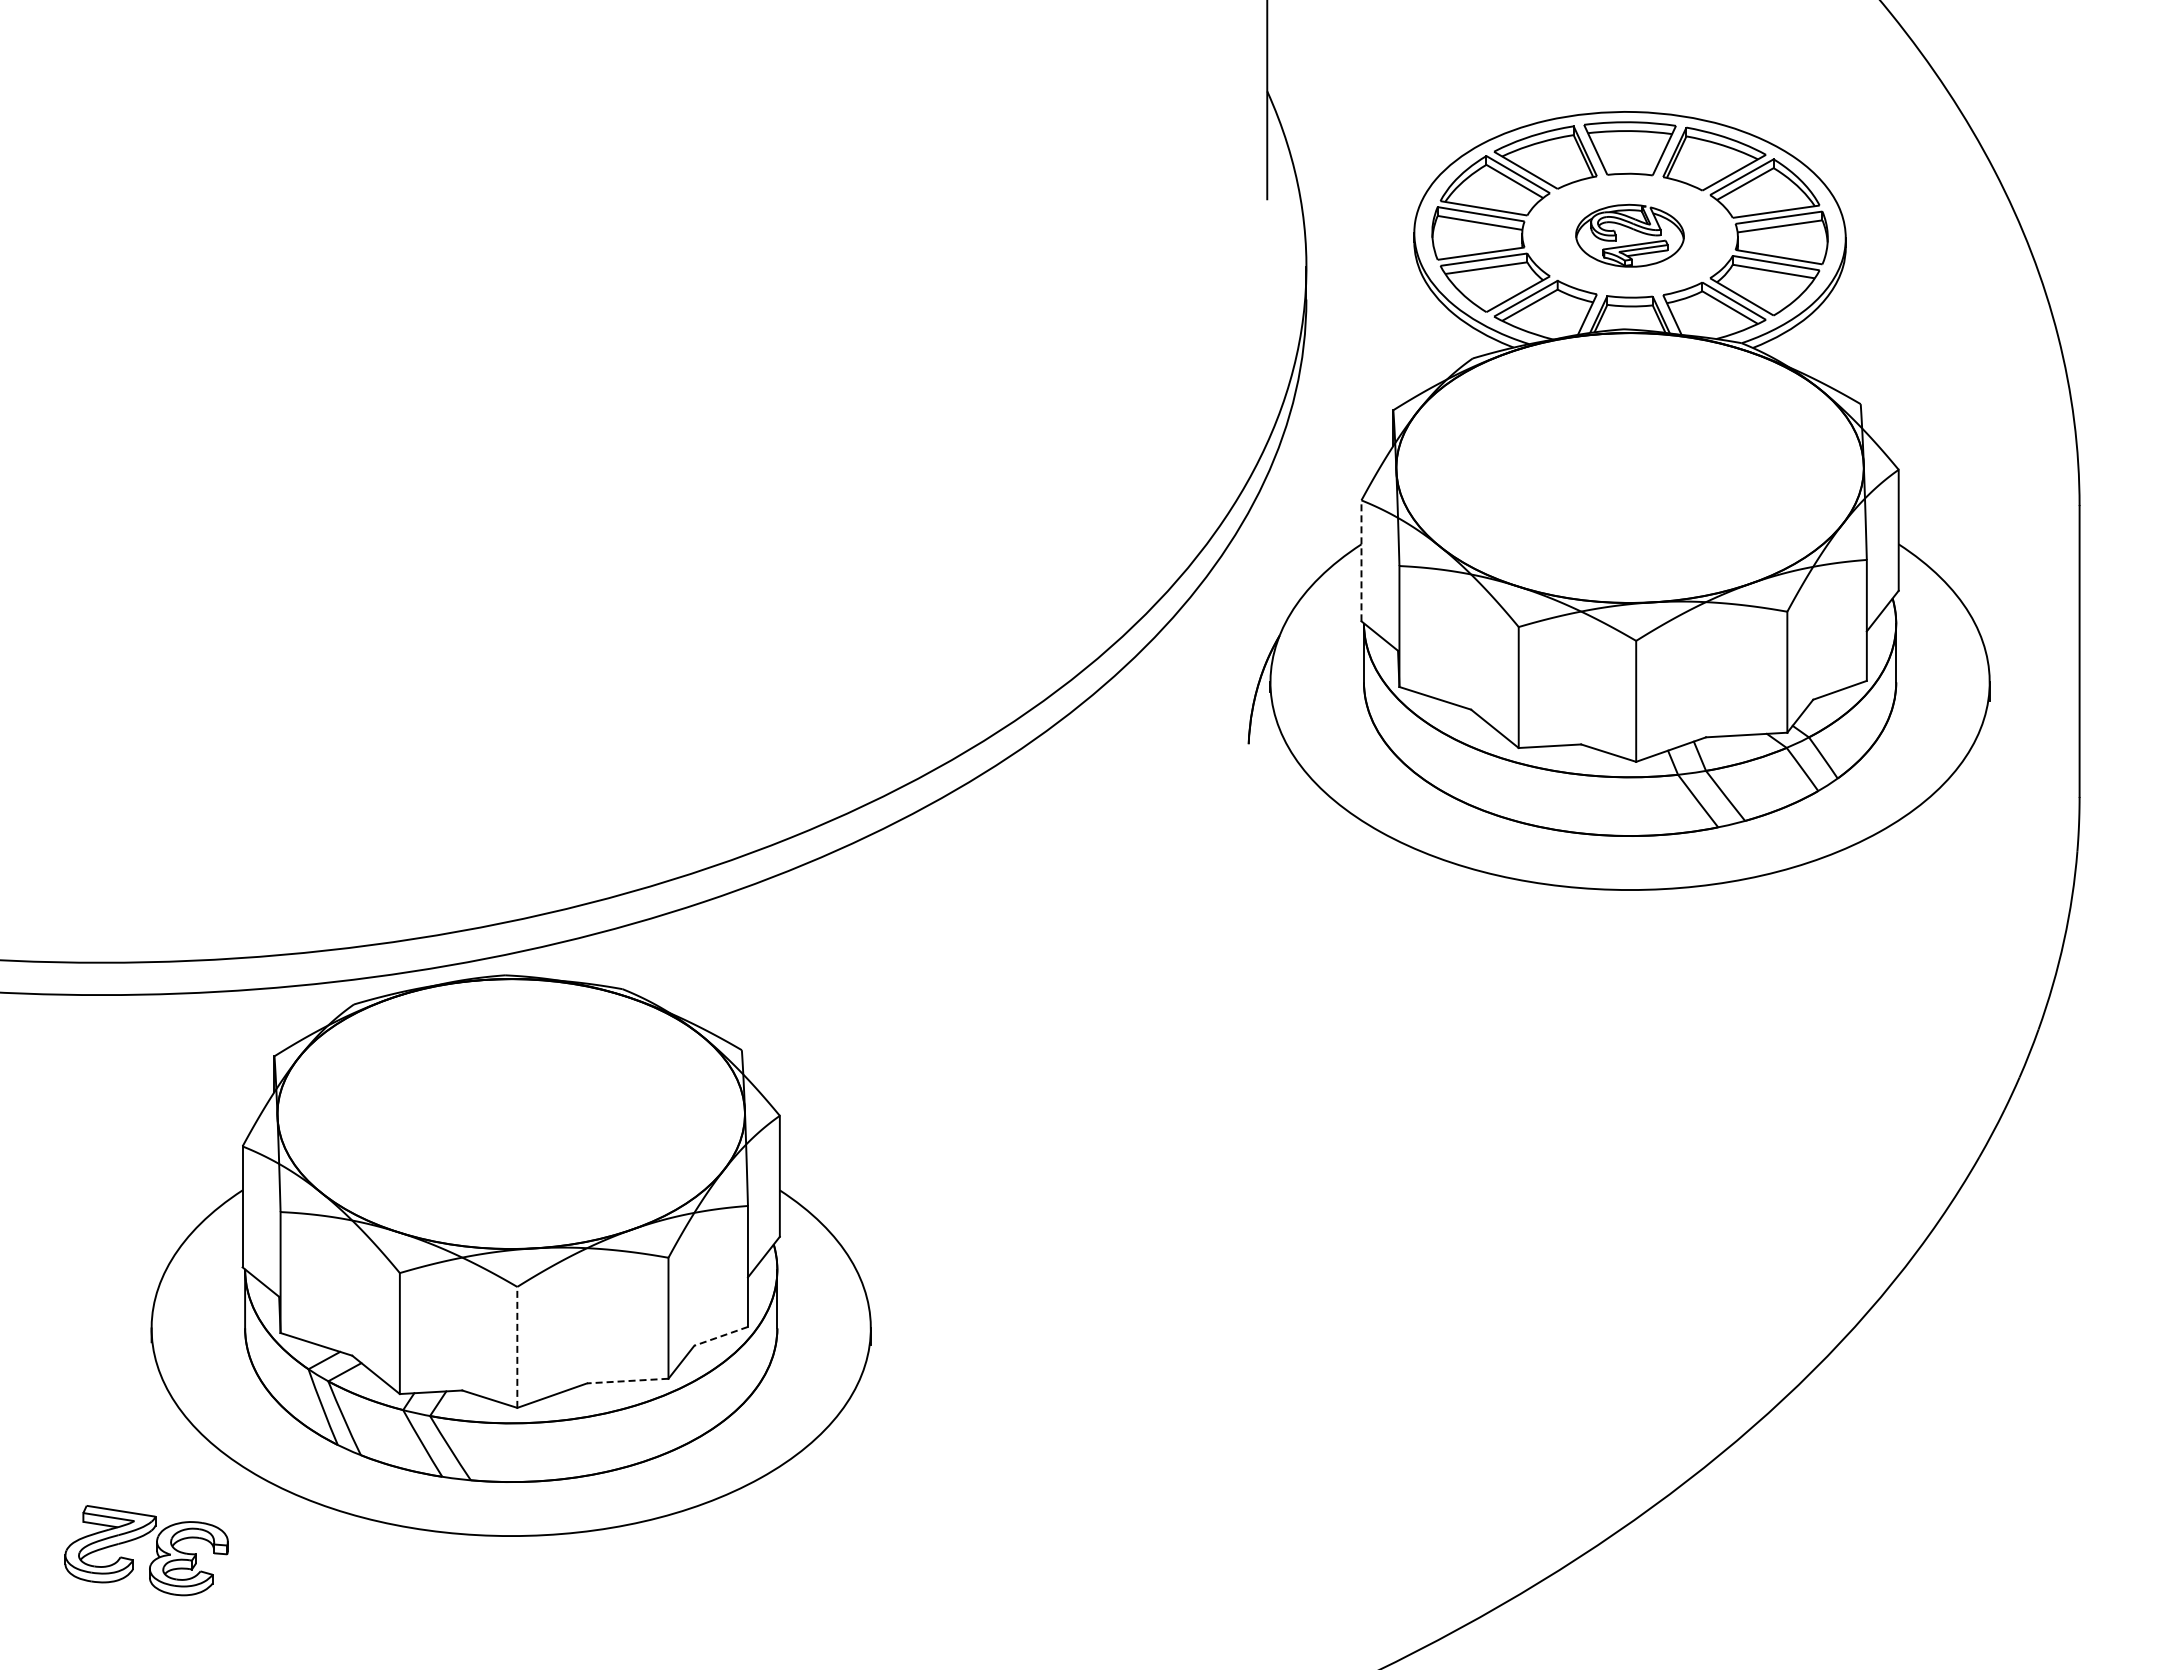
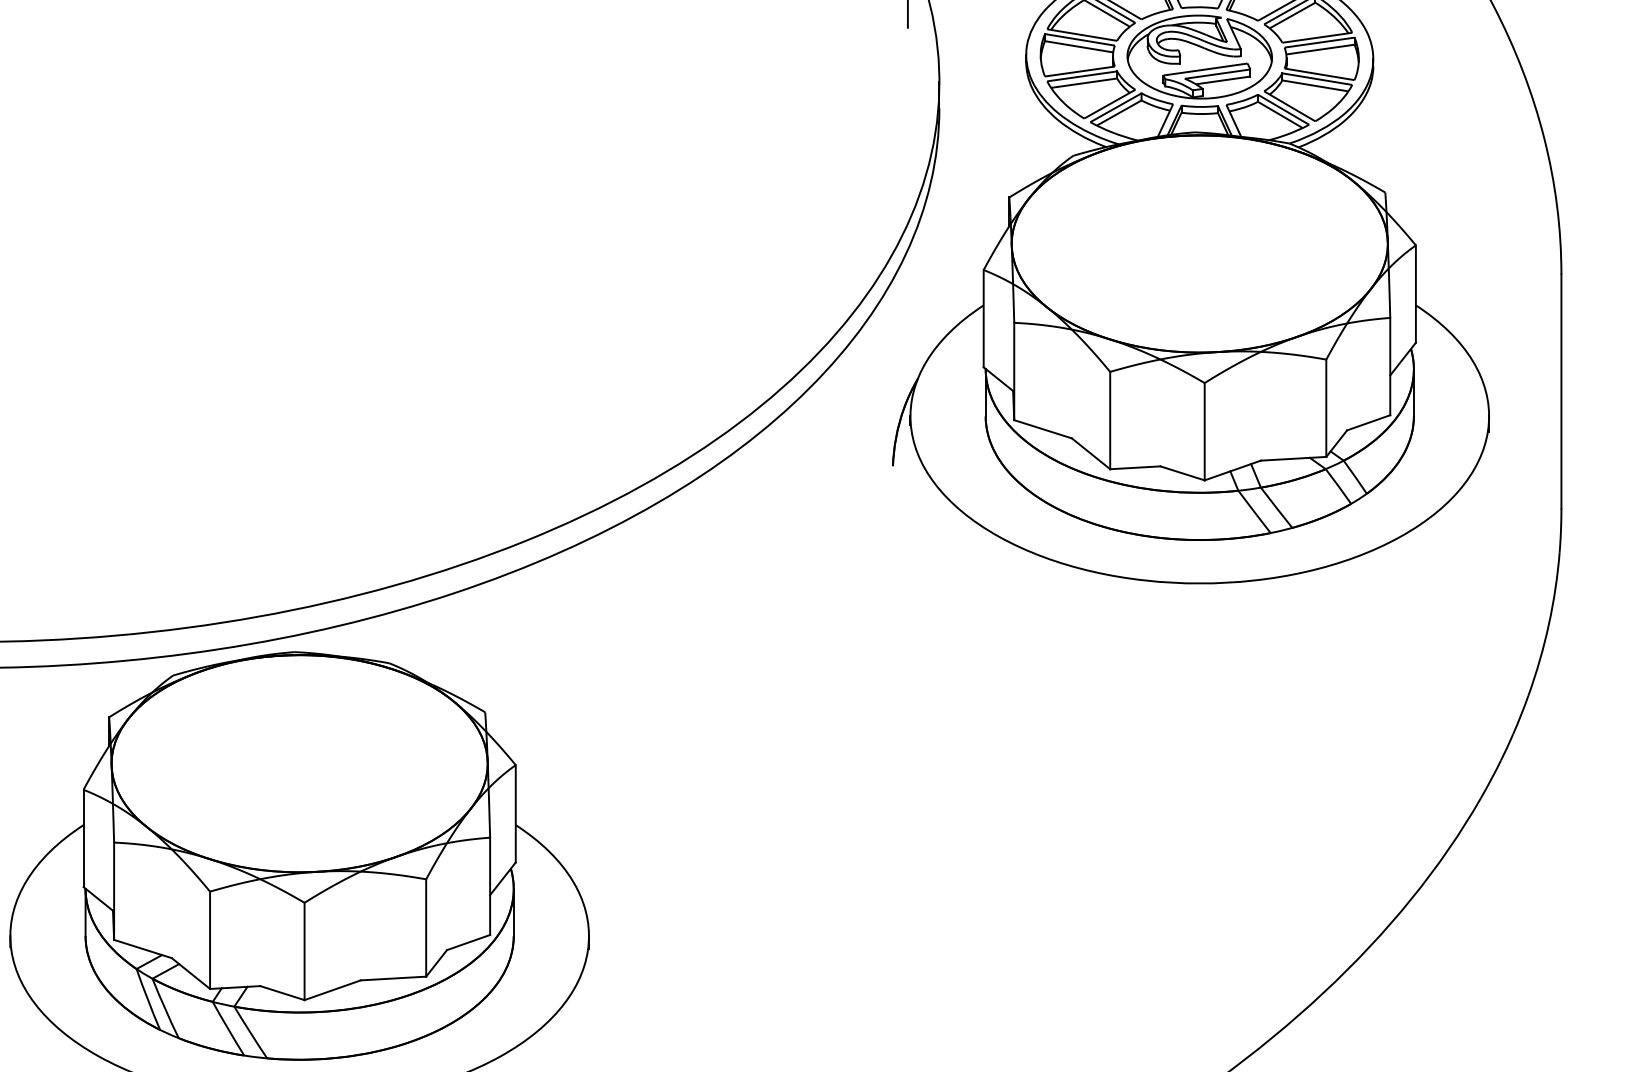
part: (1629, 235) -> (1199, 56), size x1.67
line: (1361, 560) -> (983, 318), dashed -> solid
line: (720, 1336) -> (468, 942), dashed -> solid
line: (517, 1346) -> (304, 950), dashed -> solid
line: (627, 1381) -> (393, 978), dashed -> solid

